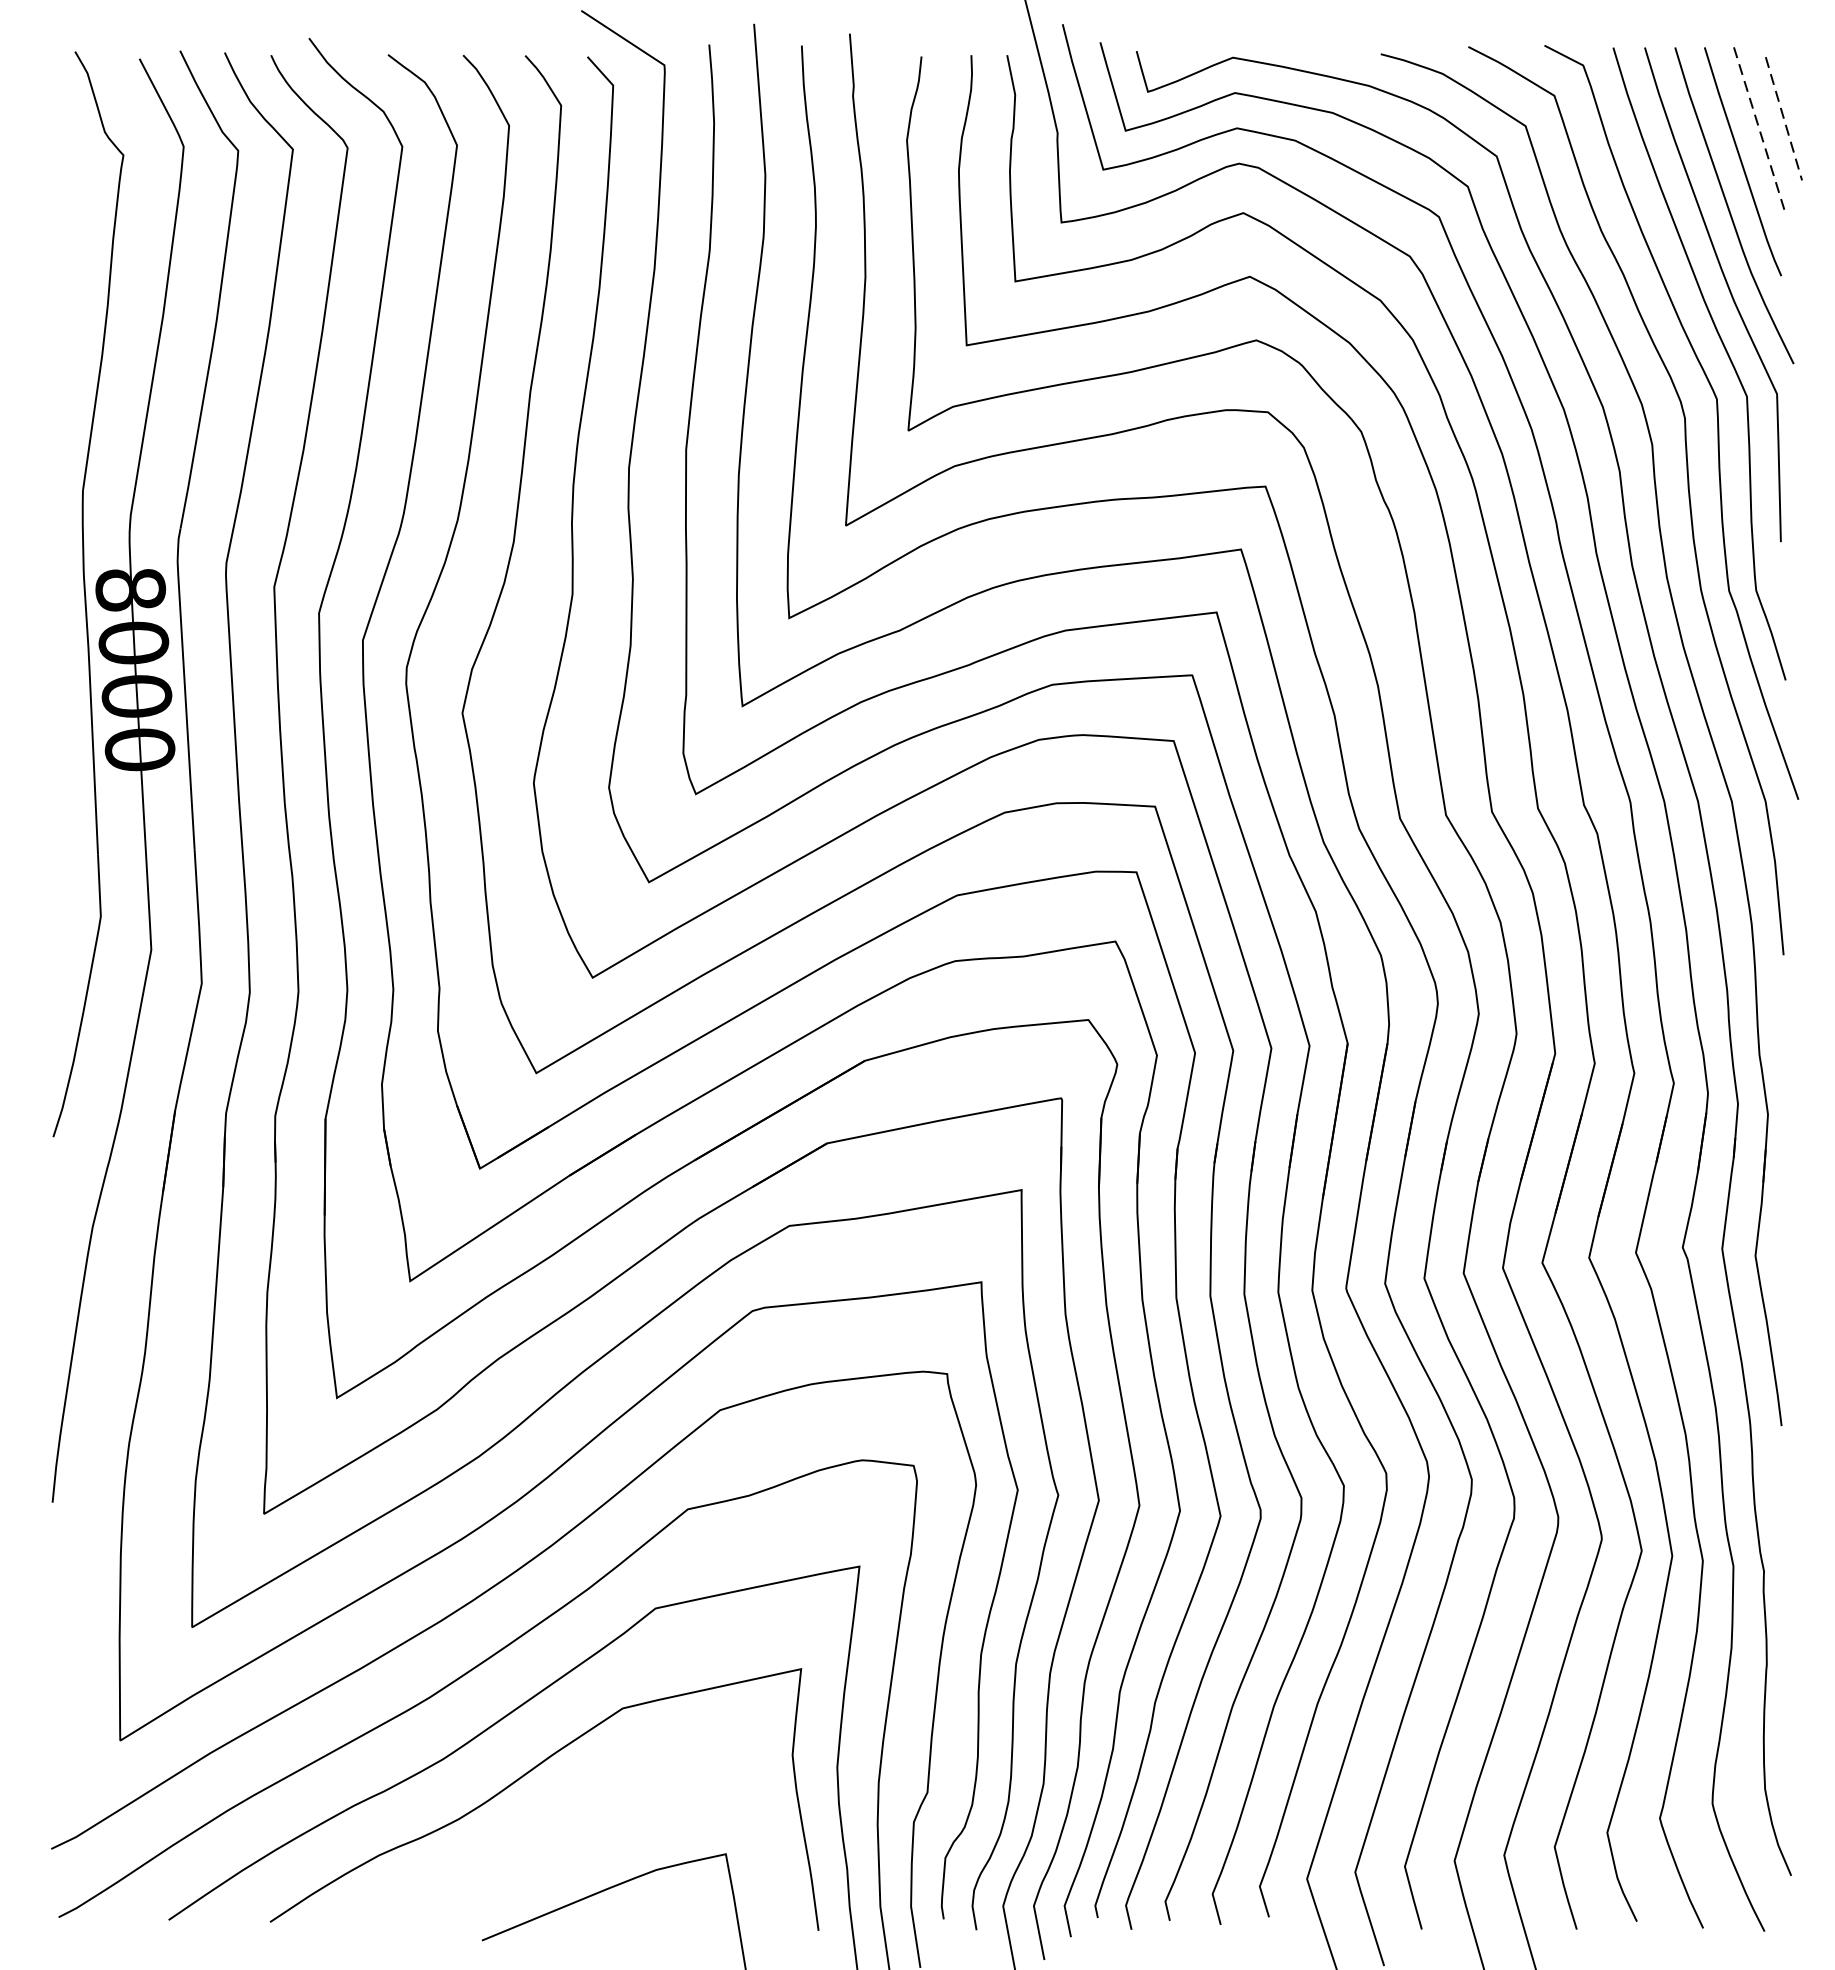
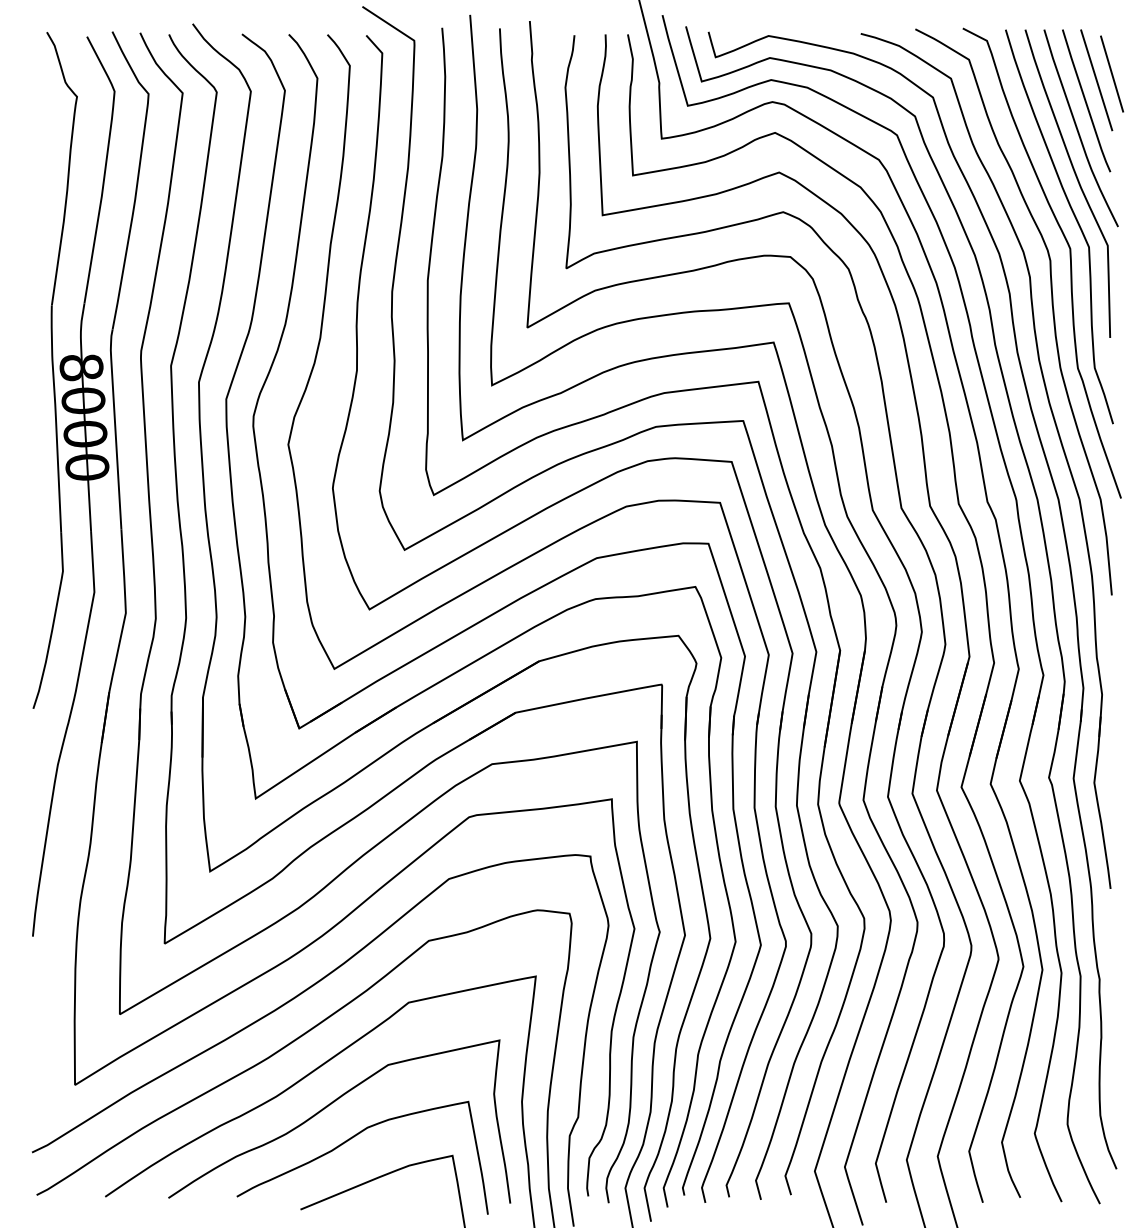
line: (1784, 119) -> (1112, 74), dashed -> solid
line: (1758, 129) -> (1096, 80), dashed -> solid
curve: (563, 1828) -> (351, 1139), added

